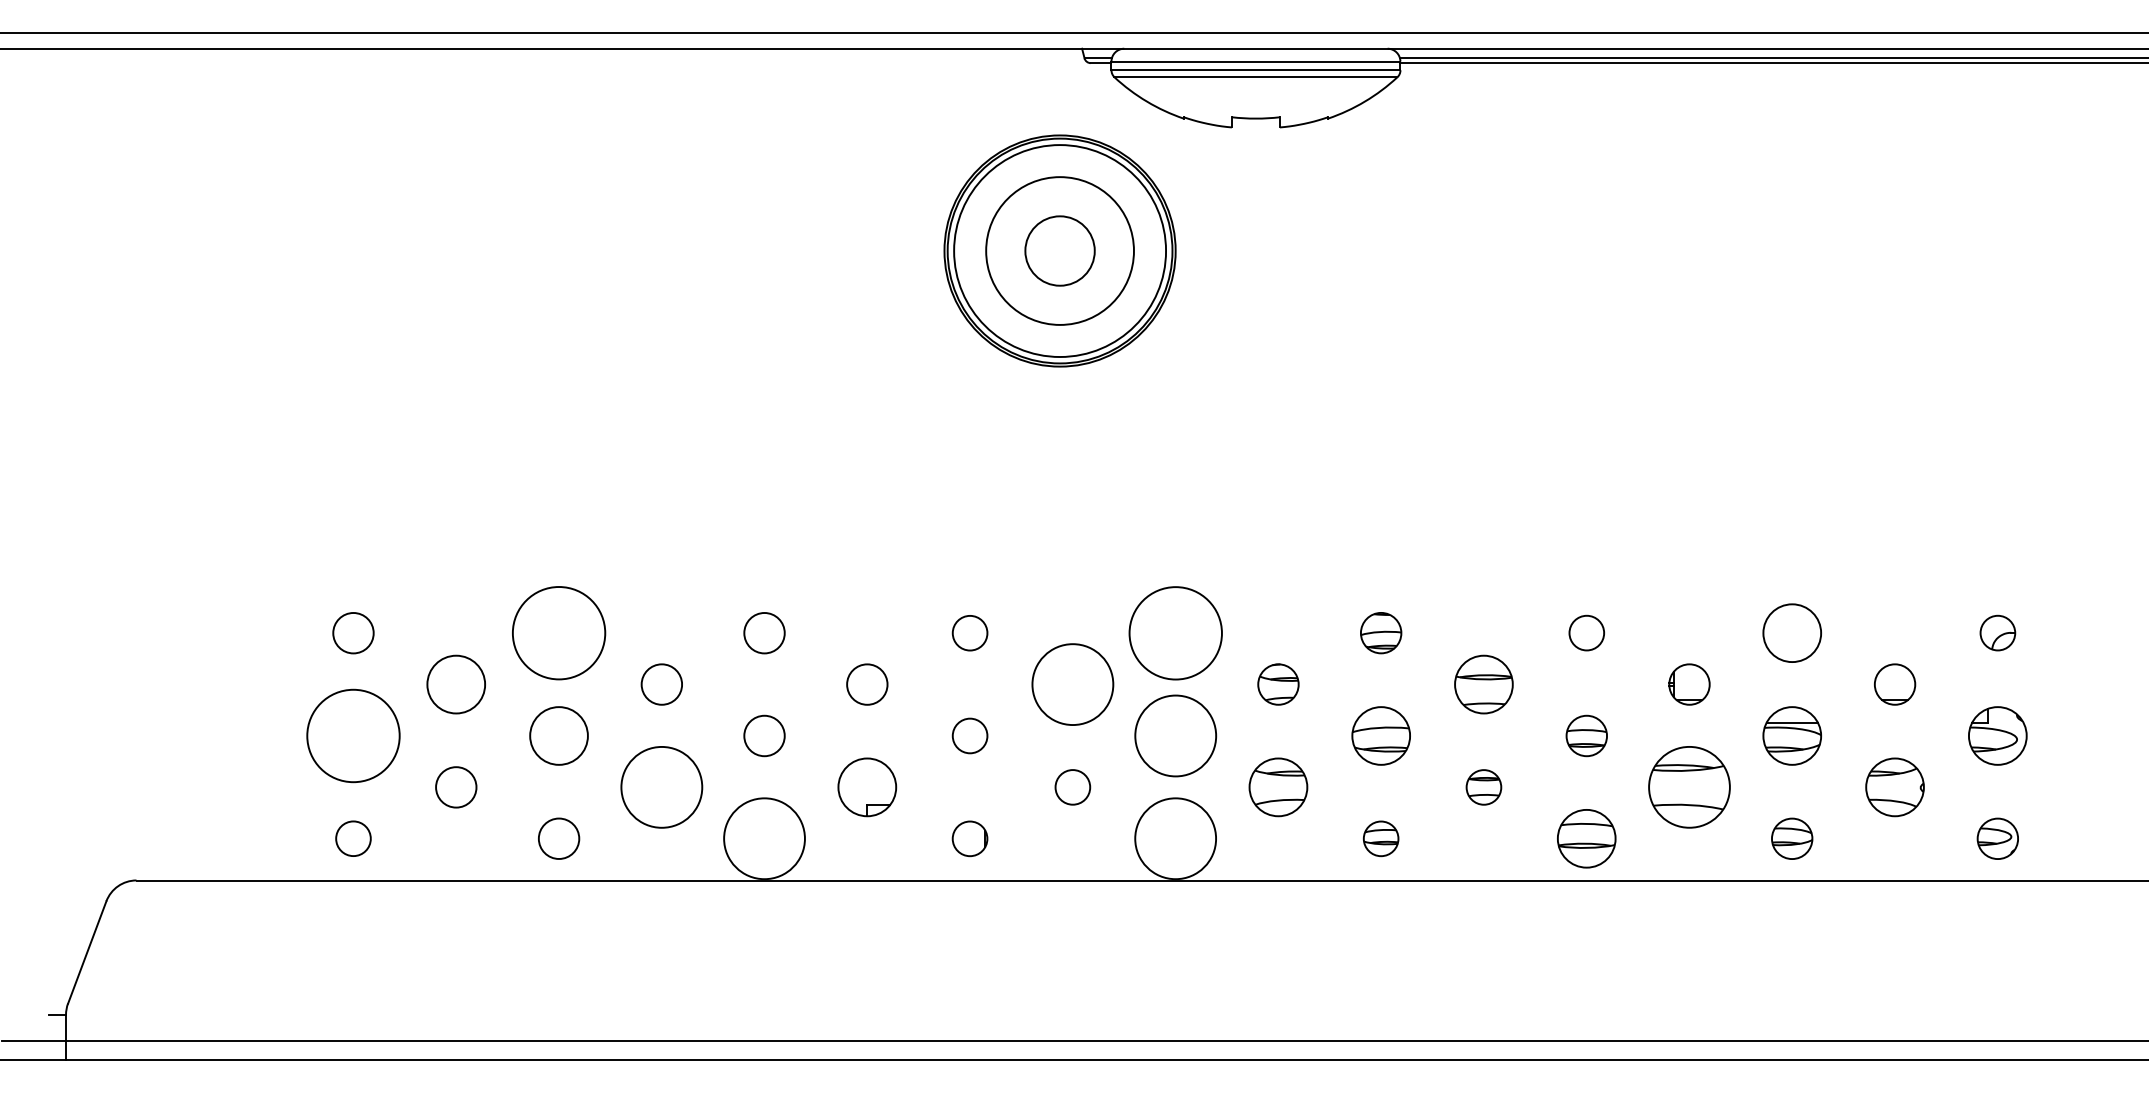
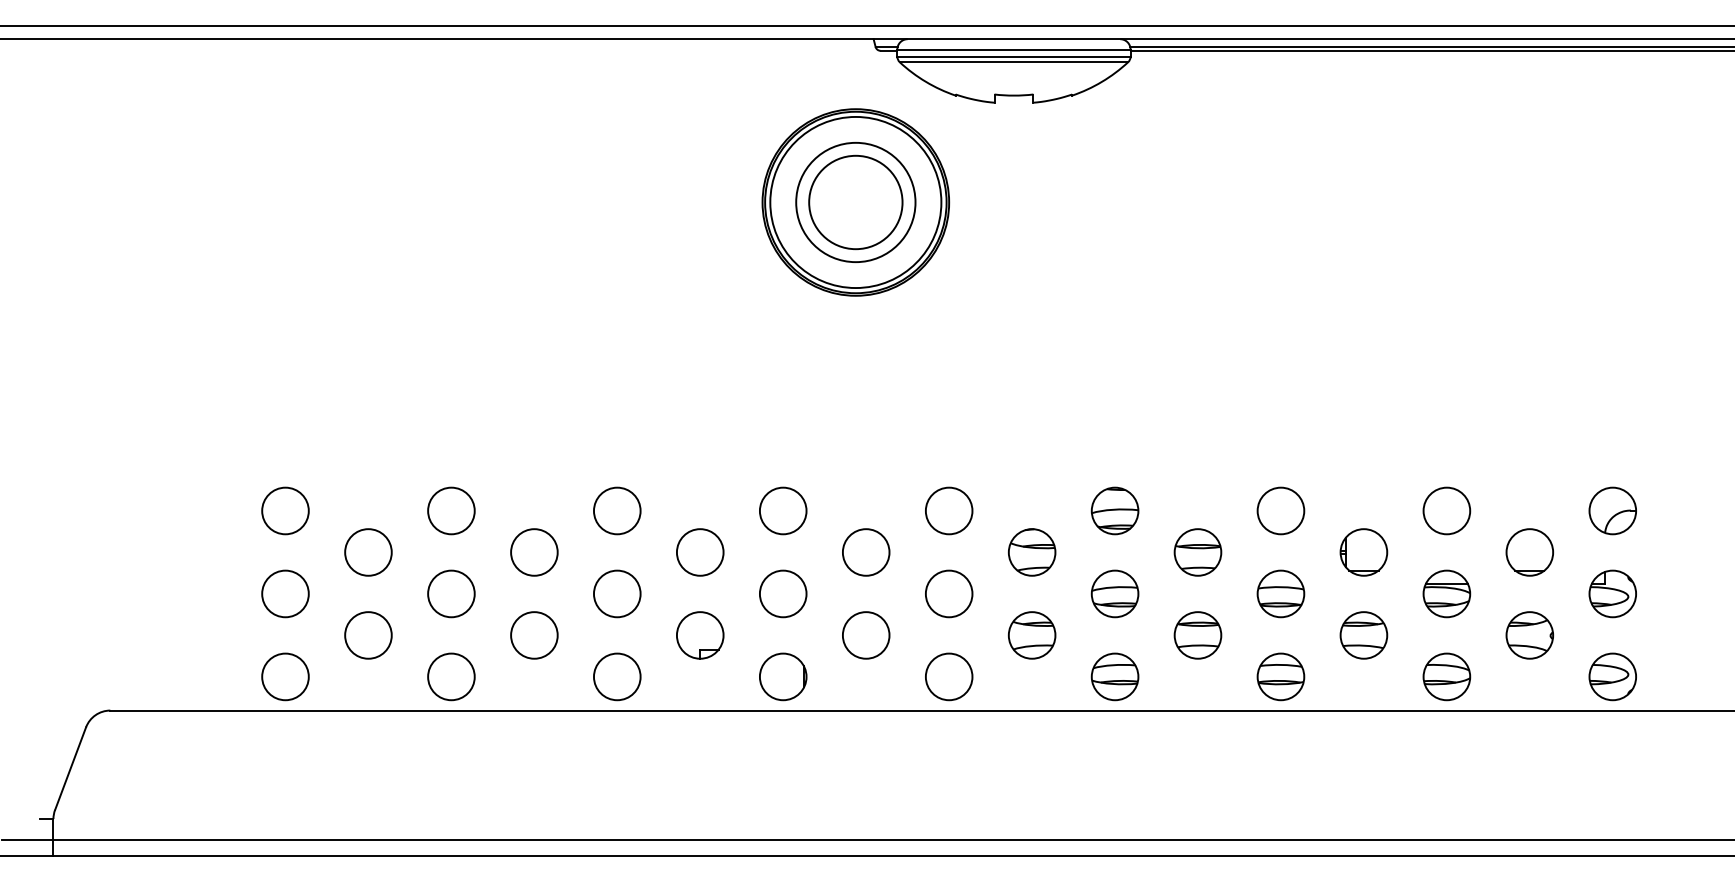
circle: (1059, 250) -> (855, 202), size x1.67
circle: (1175, 632) -> (949, 510), size x0.62
part: (1380, 632) -> (1114, 510), size x1.43
circle: (1586, 632) -> (1280, 510), size x1.67
part: (1997, 632) -> (1612, 510), size x1.67
circle: (353, 633) -> (285, 511), size x1.43
circle: (558, 633) -> (450, 511), size x0.62
circle: (764, 633) -> (617, 511), size x1.43
circle: (969, 633) -> (782, 511), size x1.67
circle: (661, 684) -> (534, 552), size x1.43
circle: (867, 684) -> (700, 552), size x1.43
circle: (1072, 684) -> (865, 552), size x0.71
part: (1278, 684) -> (1032, 552), size x1.43
part: (1689, 684) -> (1363, 552), size x1.43
part: (1894, 684) -> (1529, 552), size x1.43
circle: (353, 735) -> (285, 593), size x0.62
circle: (764, 735) -> (617, 593), size x1.43
circle: (969, 735) -> (782, 593), size x1.67
circle: (1175, 735) -> (949, 593), size x0.71
part: (1586, 735) -> (1280, 593), size x1.43
circle: (456, 787) -> (368, 635), size x1.43
circle: (661, 787) -> (534, 635), size x0.71
circle: (1072, 787) -> (865, 635), size x1.67
part: (1483, 787) -> (1197, 635), size x1.67
part: (1689, 787) -> (1363, 635), size x0.71
circle: (353, 838) -> (285, 676), size x1.67
circle: (558, 838) -> (450, 676), size x1.43
circle: (764, 838) -> (617, 676), size x0.71
part: (969, 838) -> (782, 676), size x1.67
circle: (1175, 838) -> (949, 676), size x0.71
part: (1380, 838) -> (1114, 676), size x1.67
part: (1791, 838) -> (1446, 676), size x1.43
part: (1997, 838) -> (1612, 676), size x1.43

